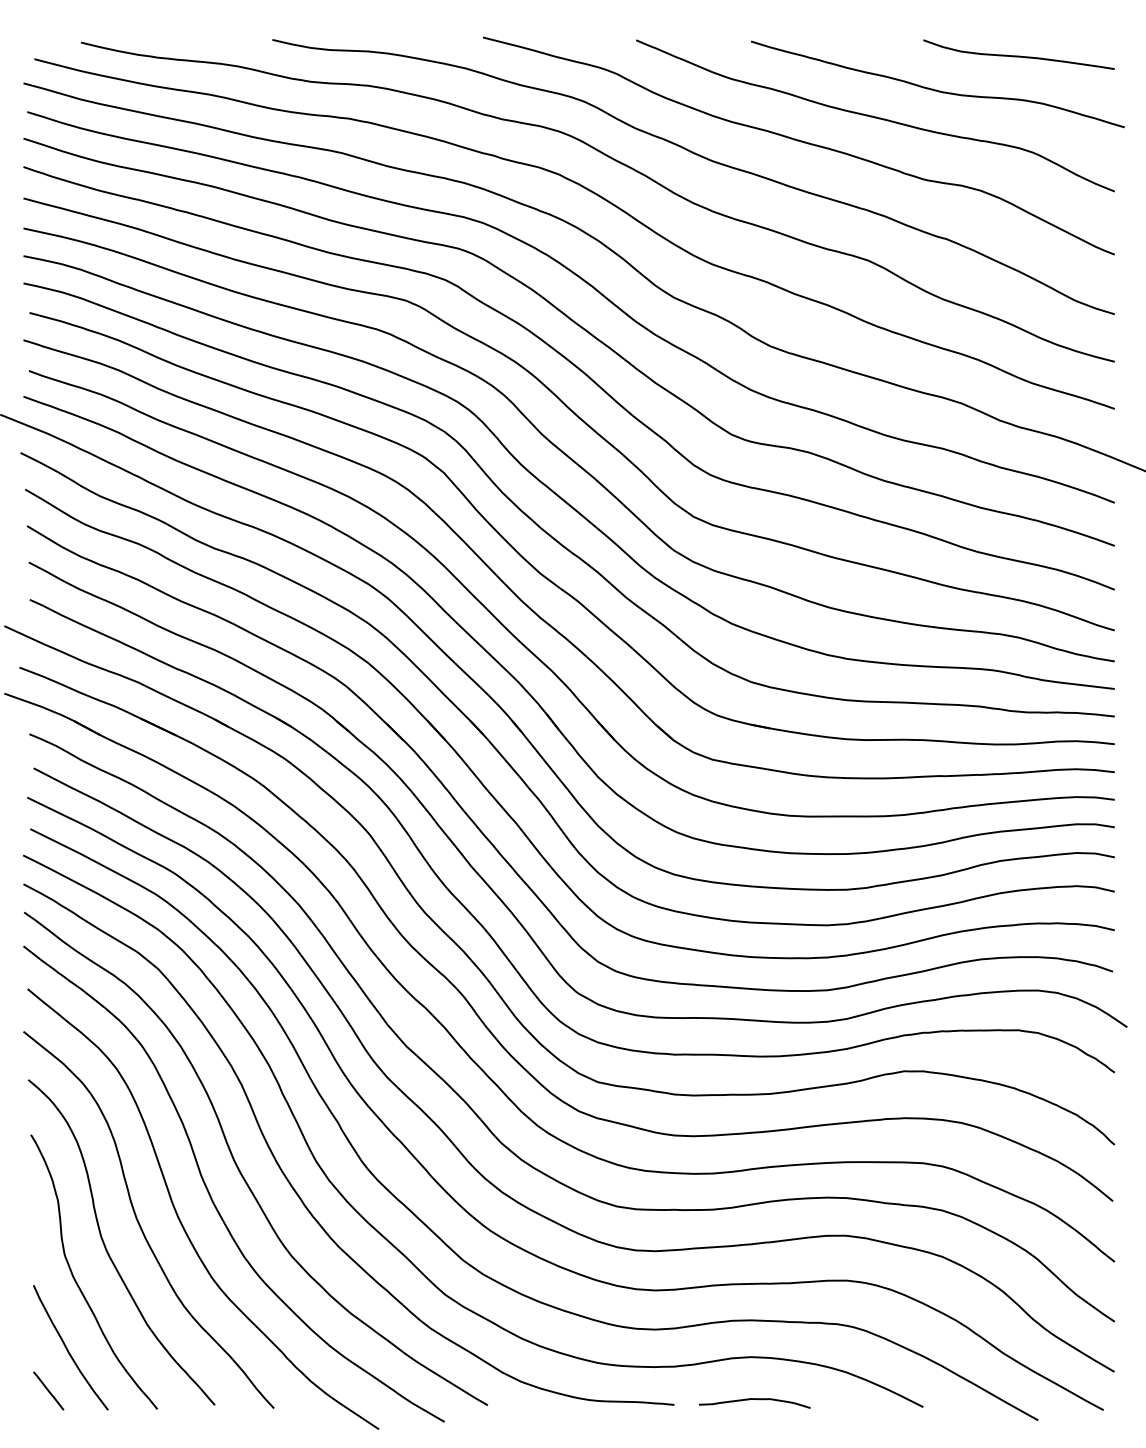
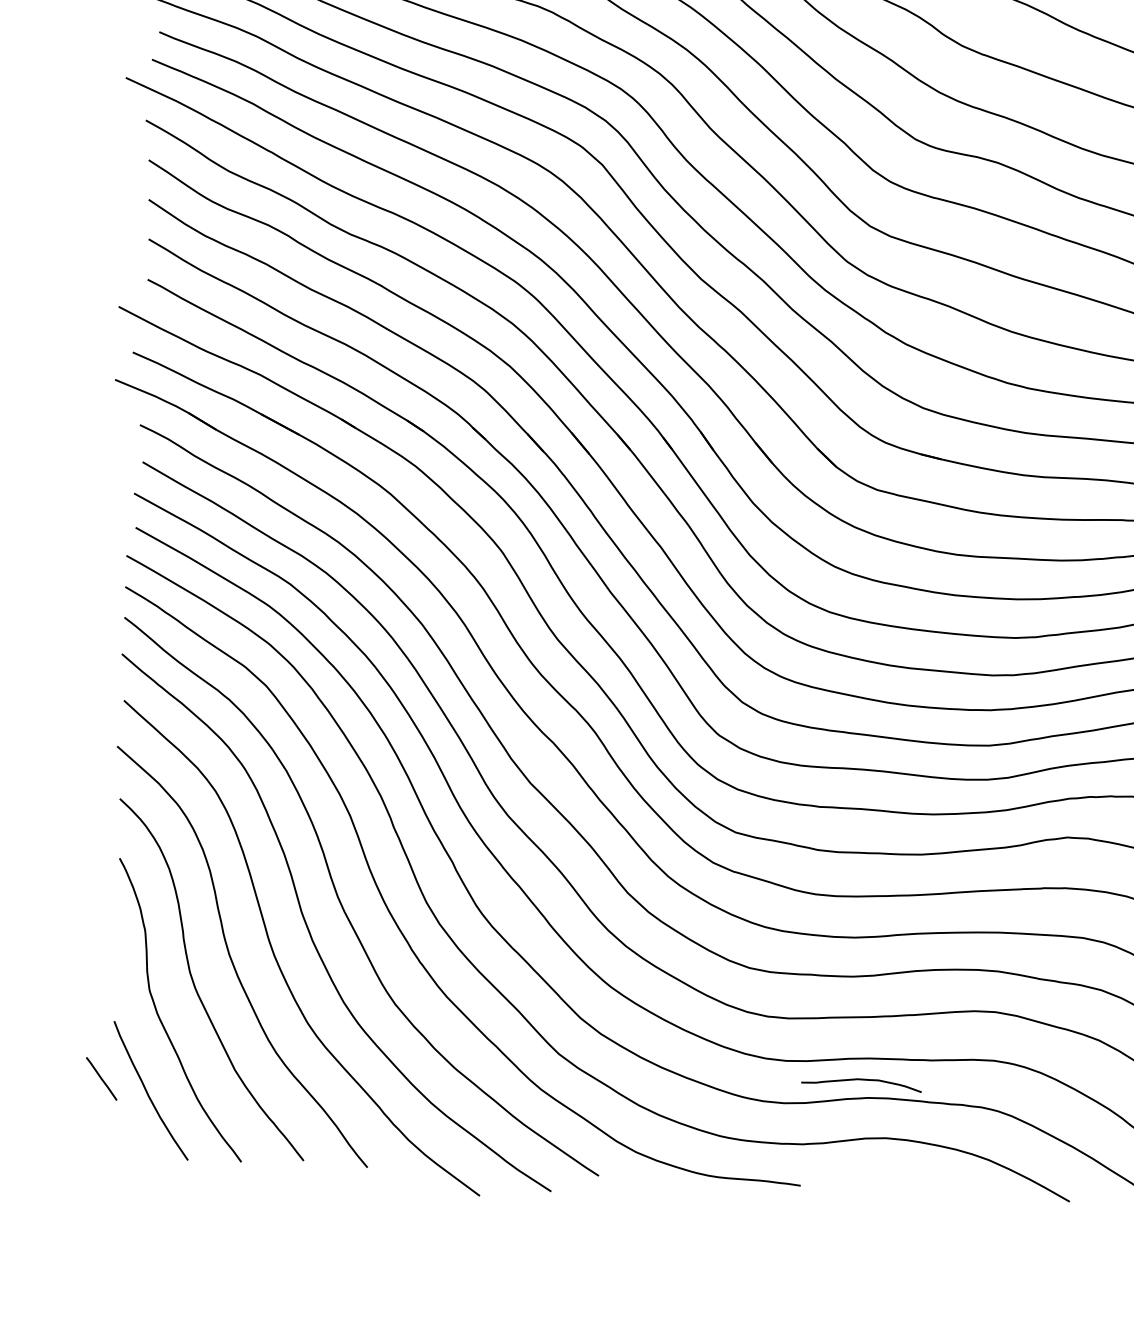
line: (48, 1390) -> (101, 1078), moved
curve: (754, 1399) -> (861, 1079), moved

